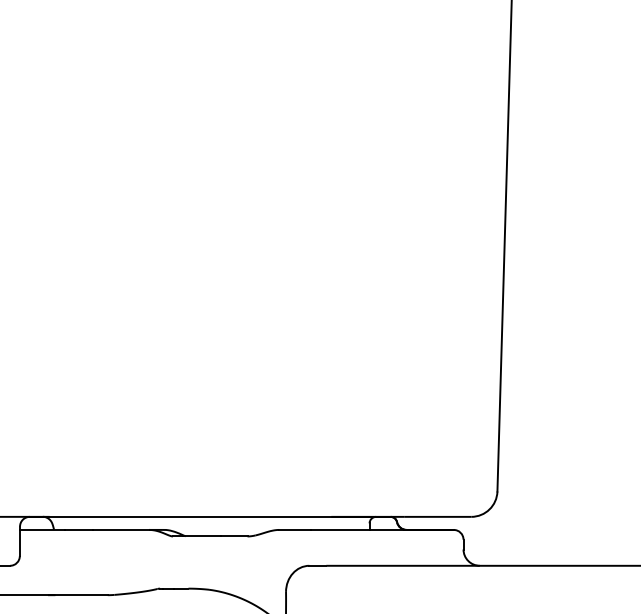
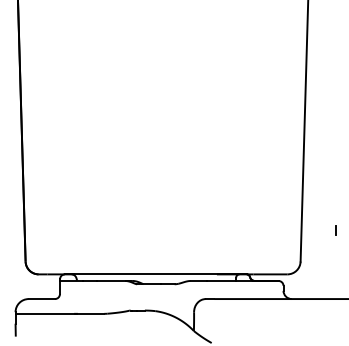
line: (566, 429) -> (335, 230), added

